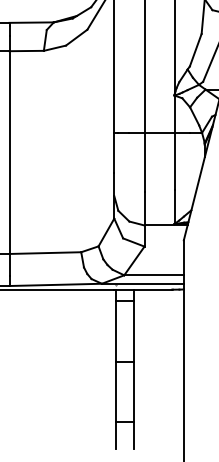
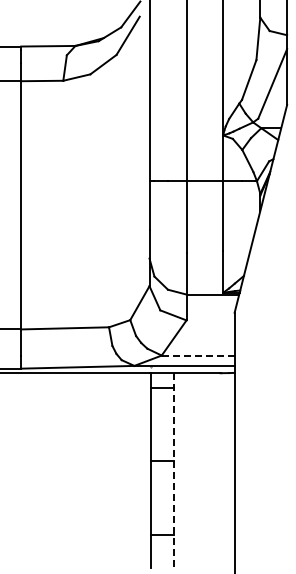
line: (153, 275) -> (197, 355), solid -> dashed
line: (133, 369) -> (173, 470), solid -> dashed

